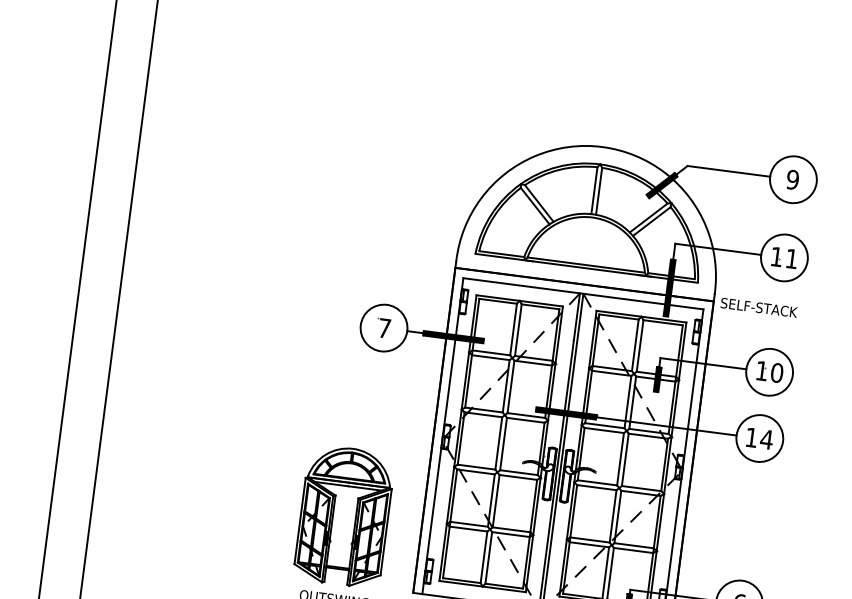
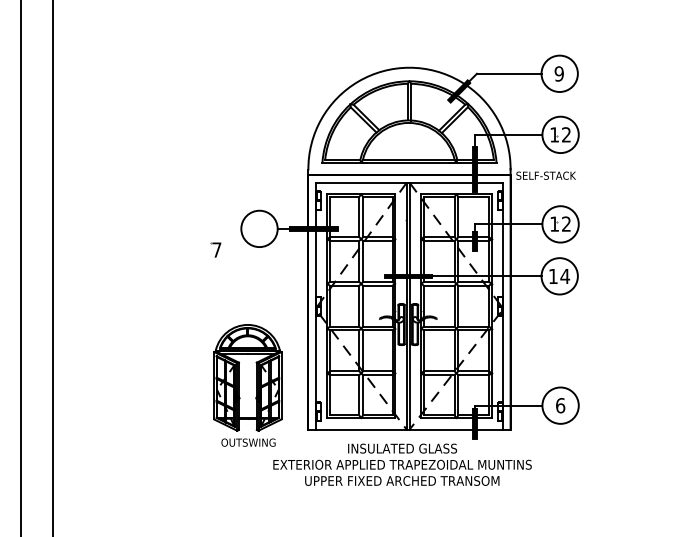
text: (792, 258) -> (566, 134), 11 -> 12
part: (382, 327) -> (215, 249), moved
text: (777, 372) -> (566, 223), 10 -> 12

